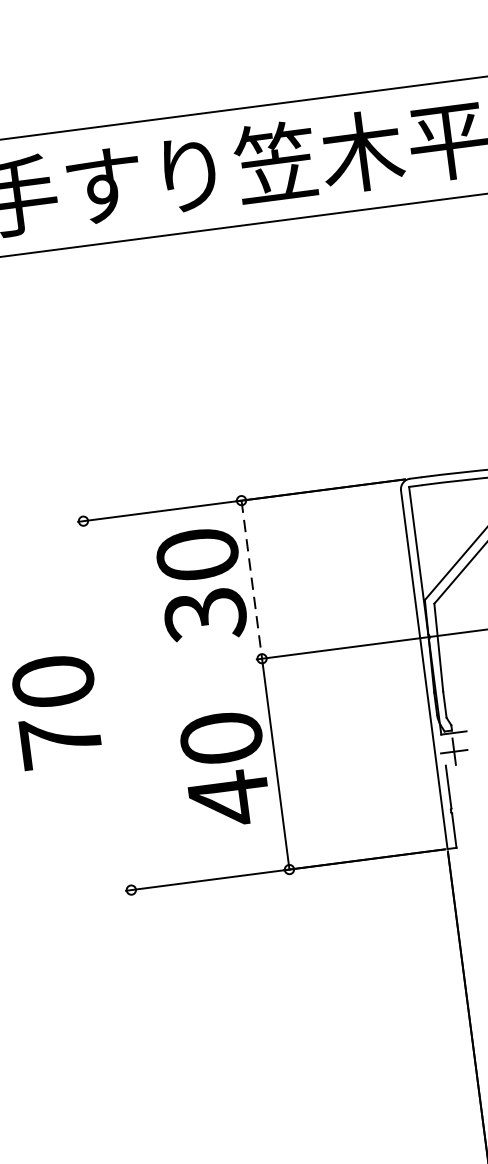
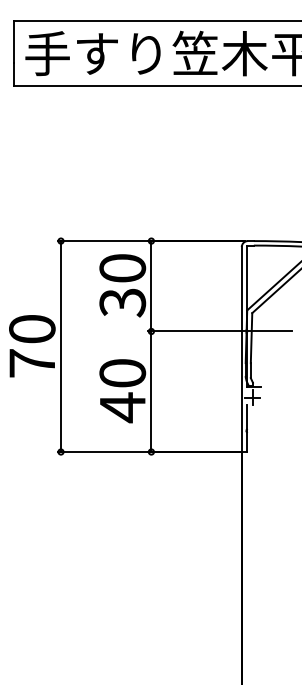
line: (252, 580) -> (151, 286), dashed -> solid
line: (106, 705) -> (60, 346), added

